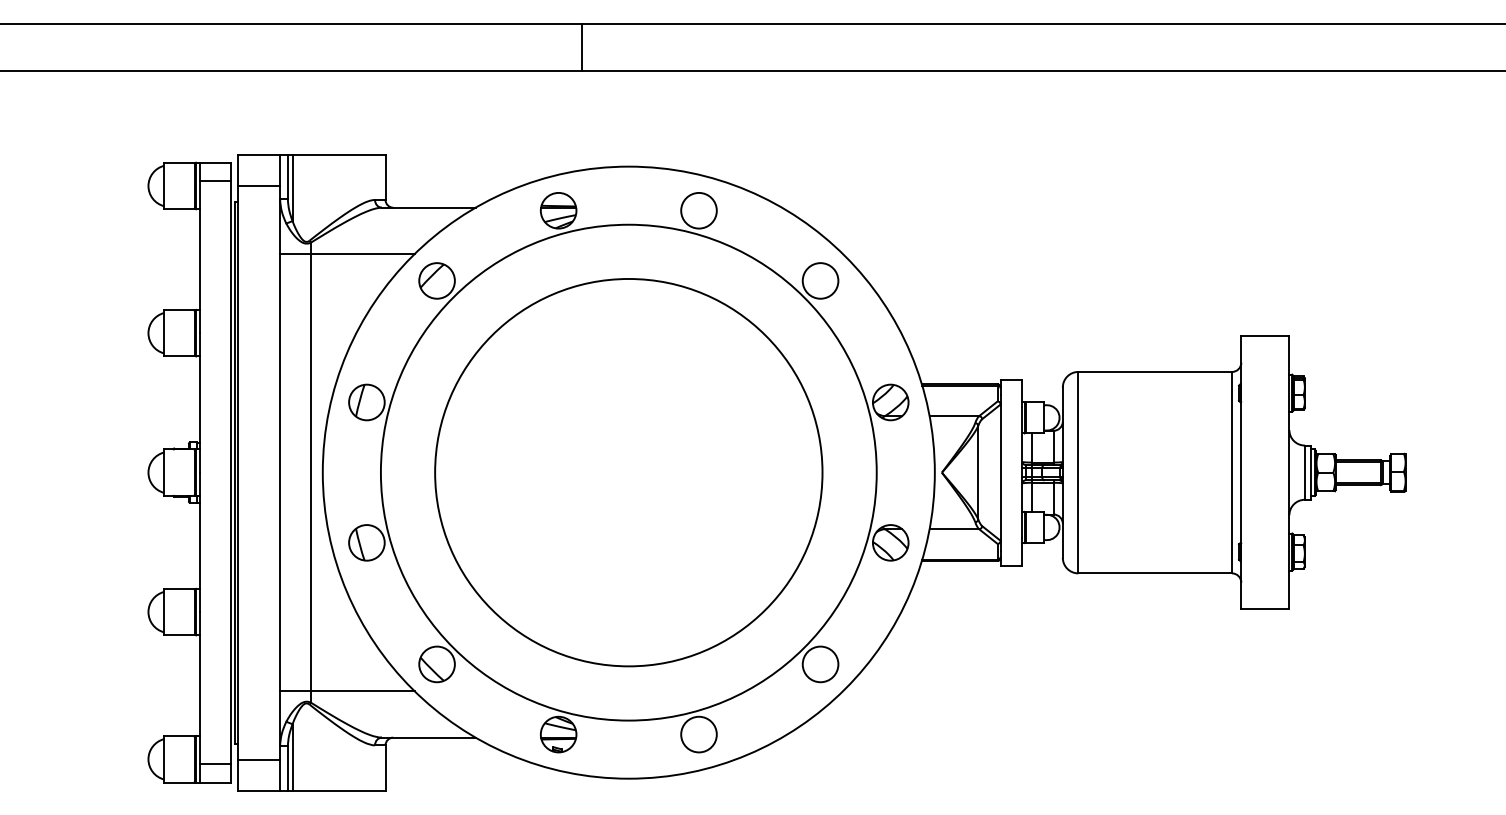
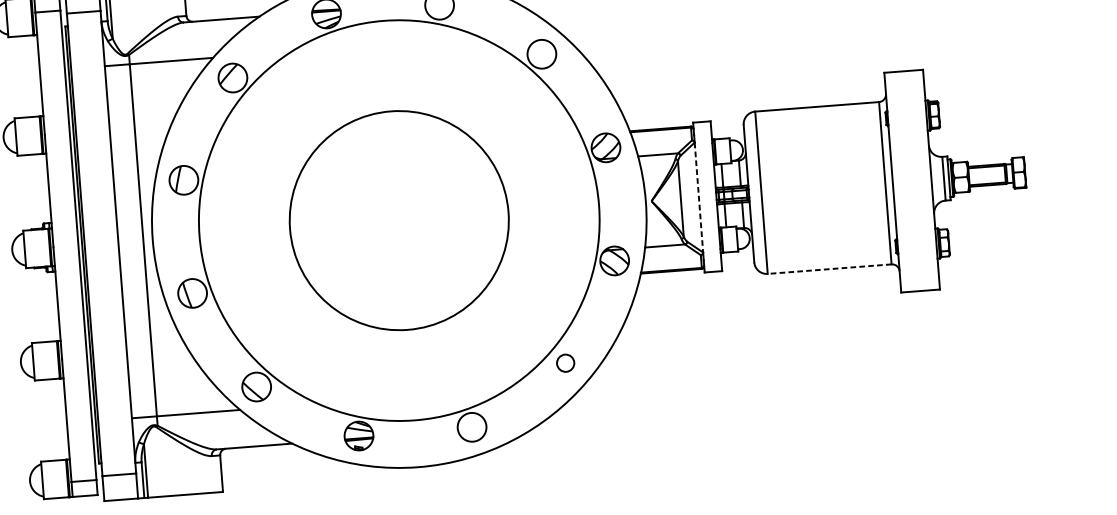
circle: (628, 472) -> (399, 220), size x0.7
line: (1000, 473) -> (698, 198), solid -> dashed
line: (1155, 573) -> (829, 269), solid -> dashed
circle: (820, 664) -> (565, 363), size x0.6

